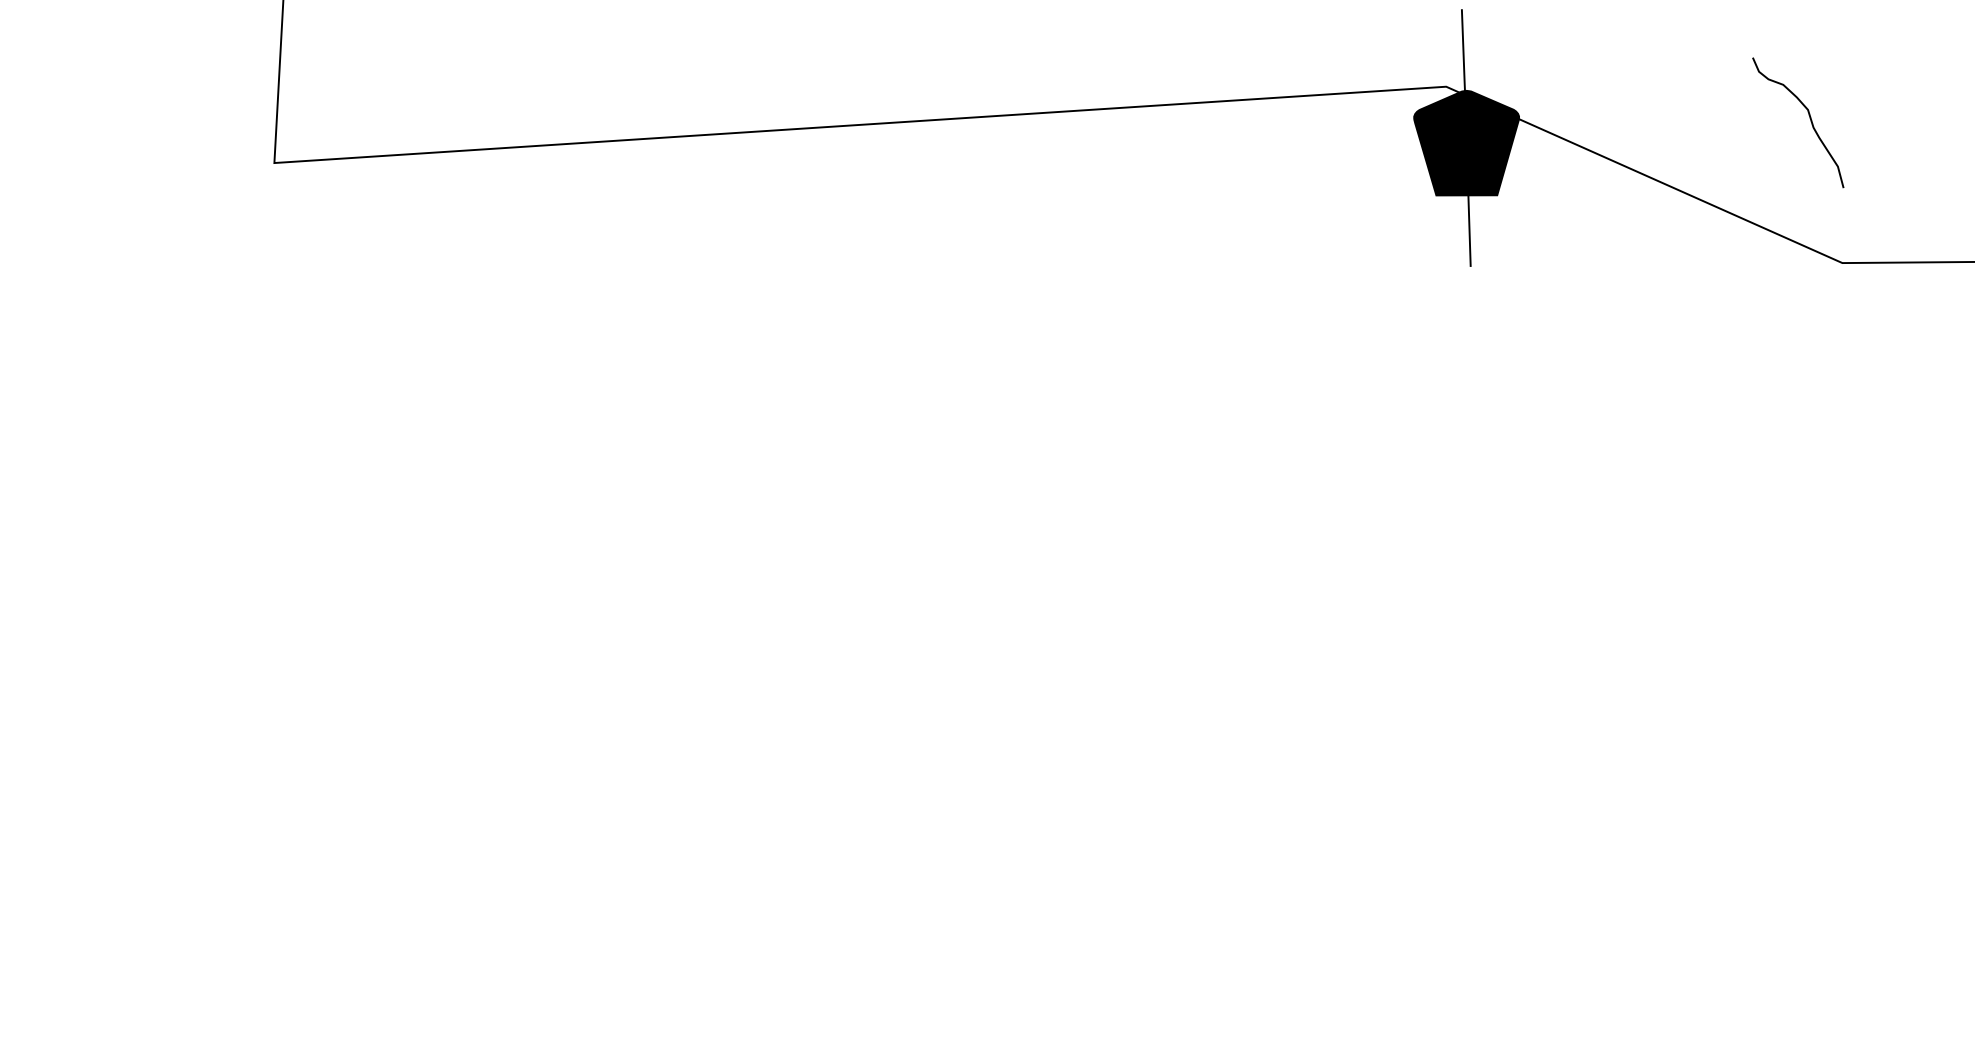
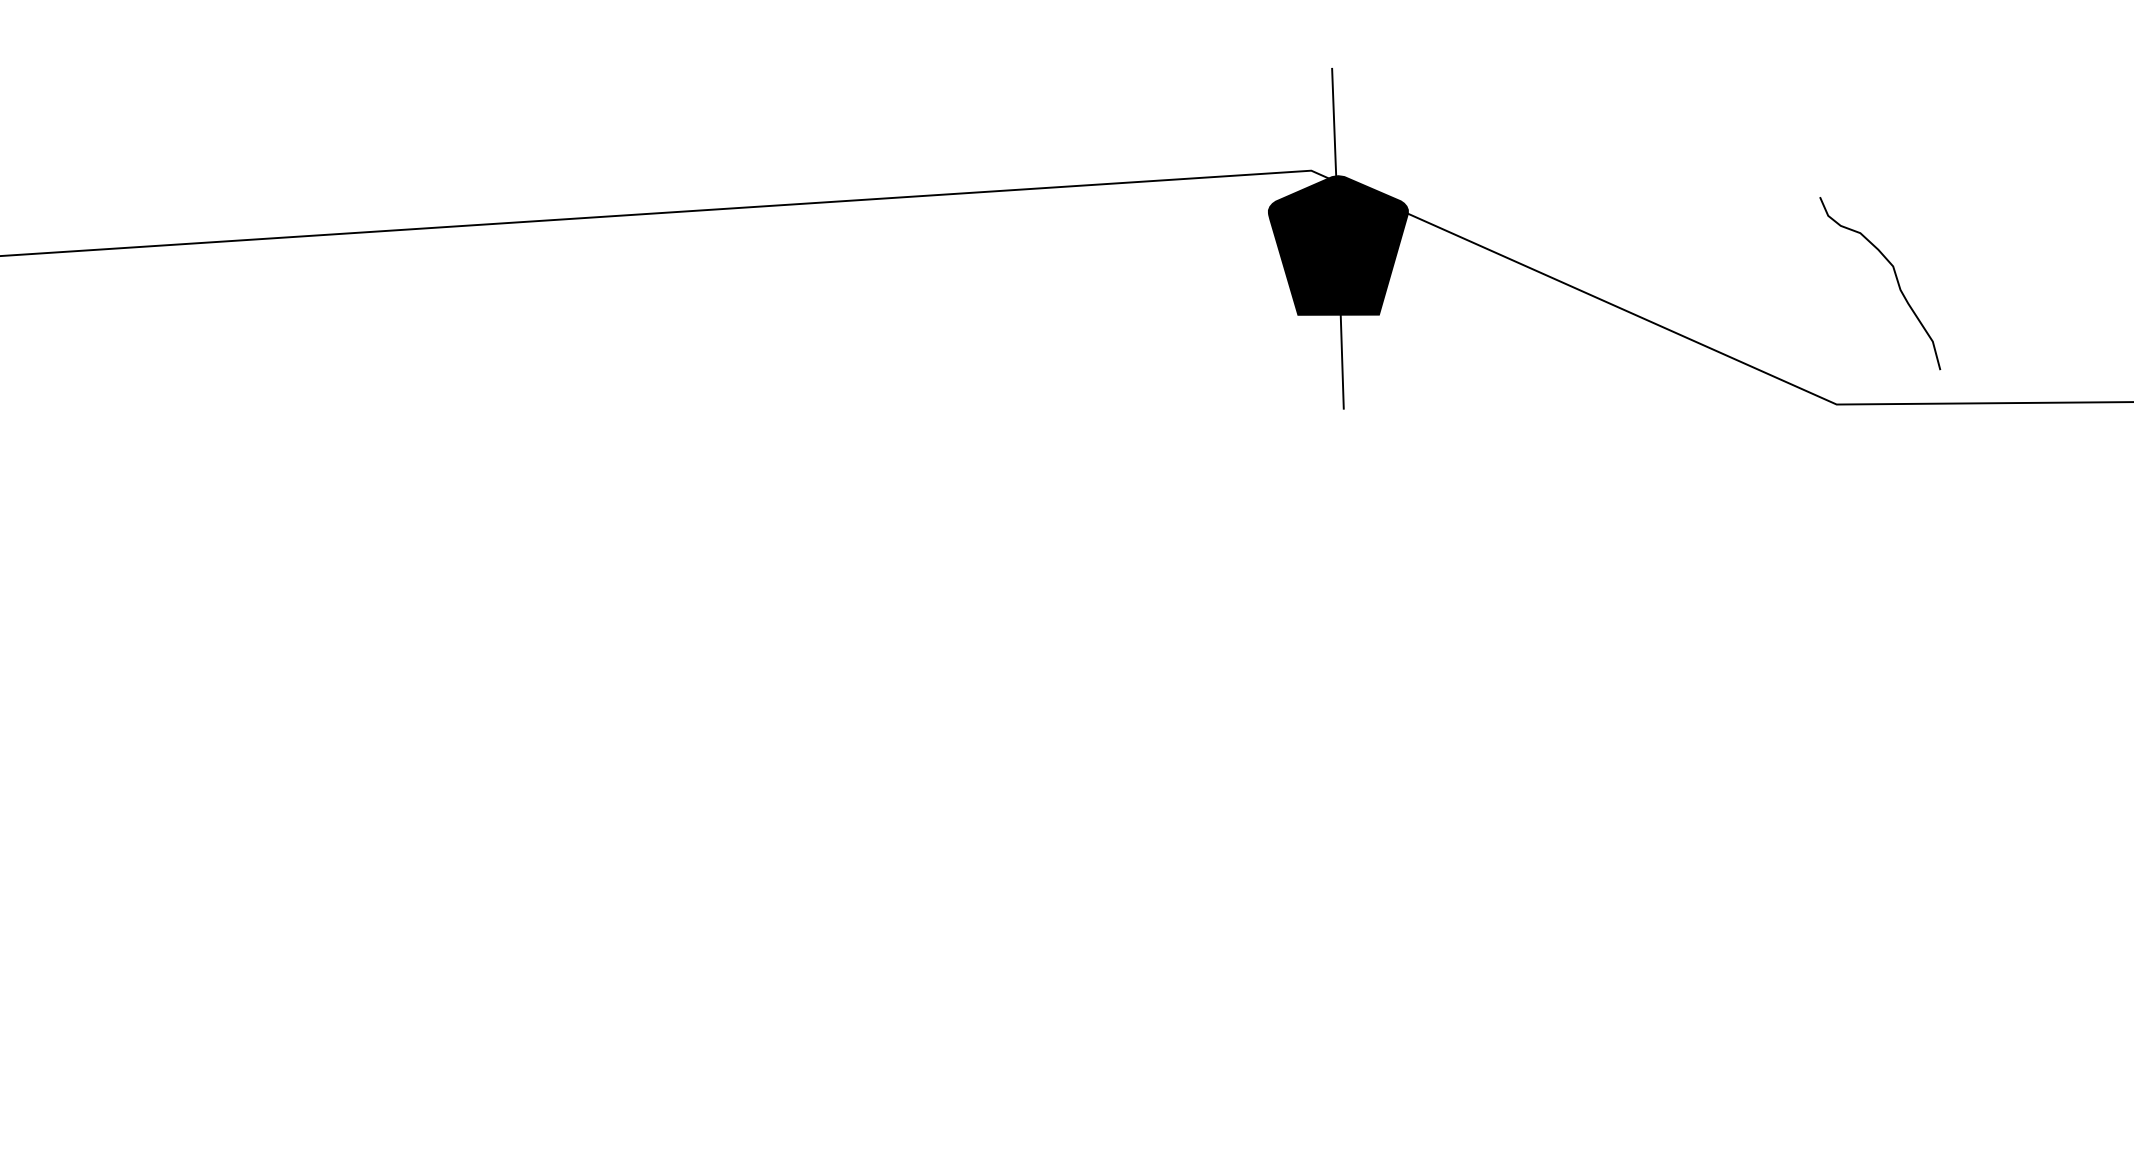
curve: (1809, 118) -> (1895, 277), moved

